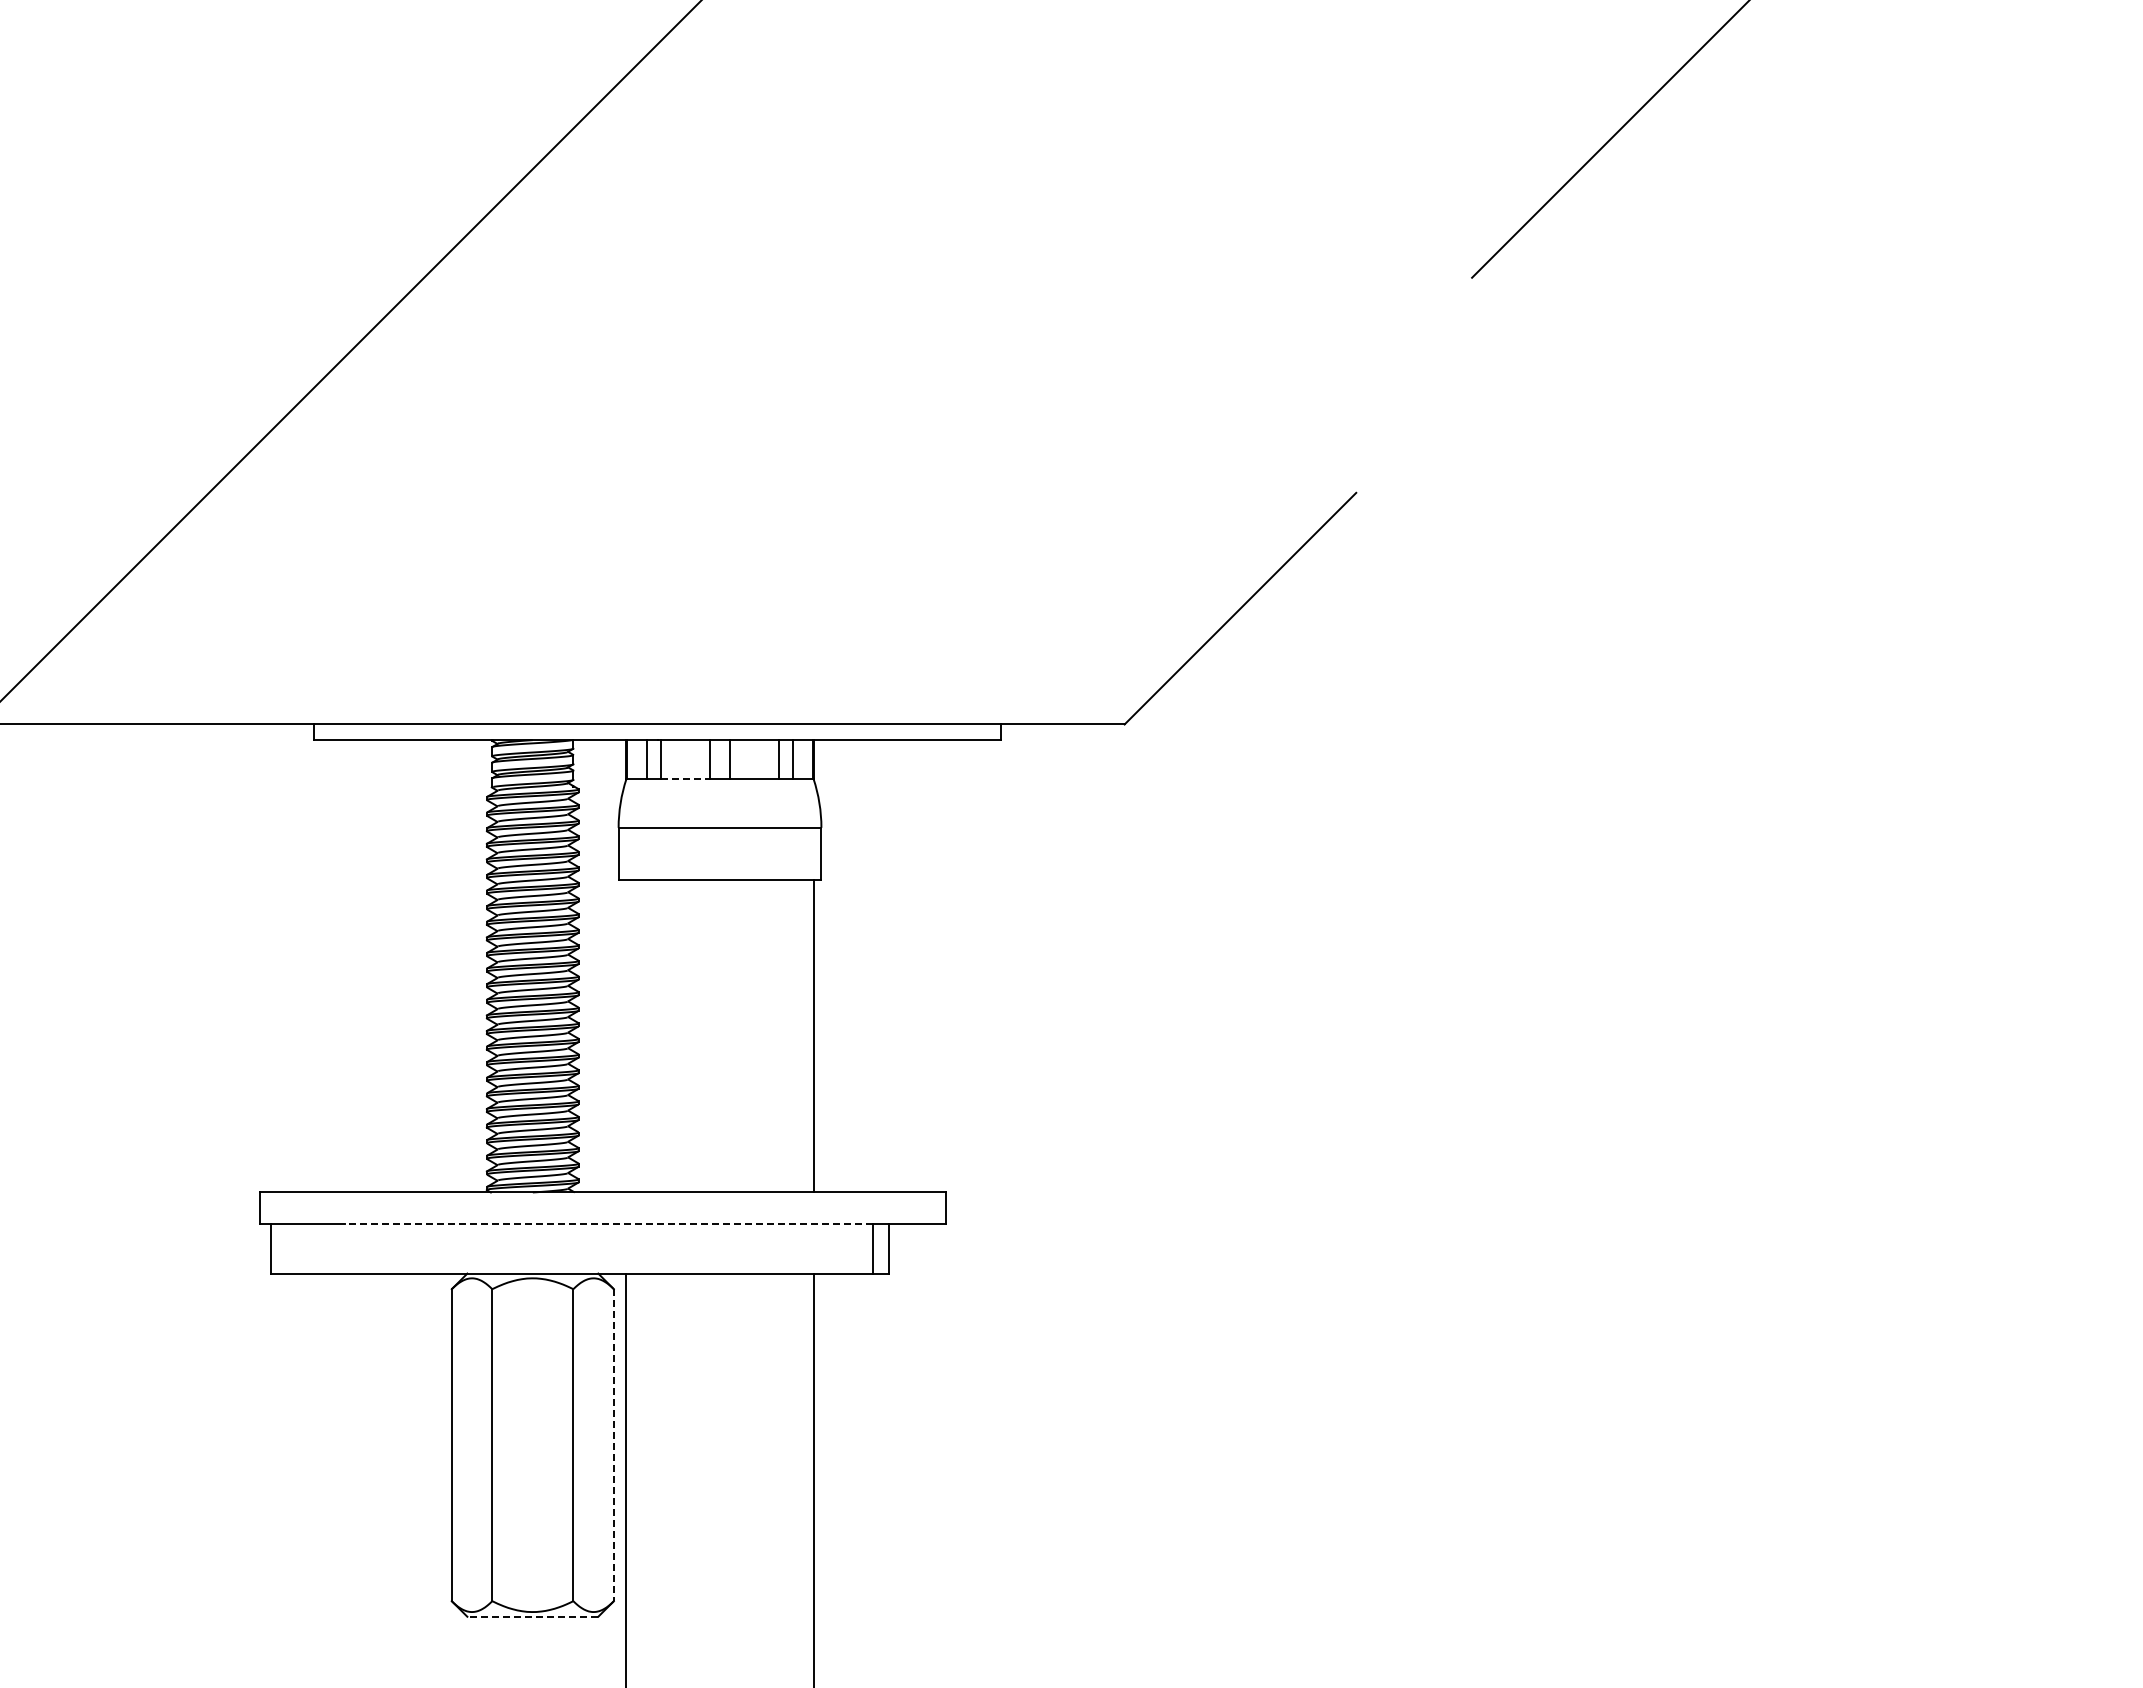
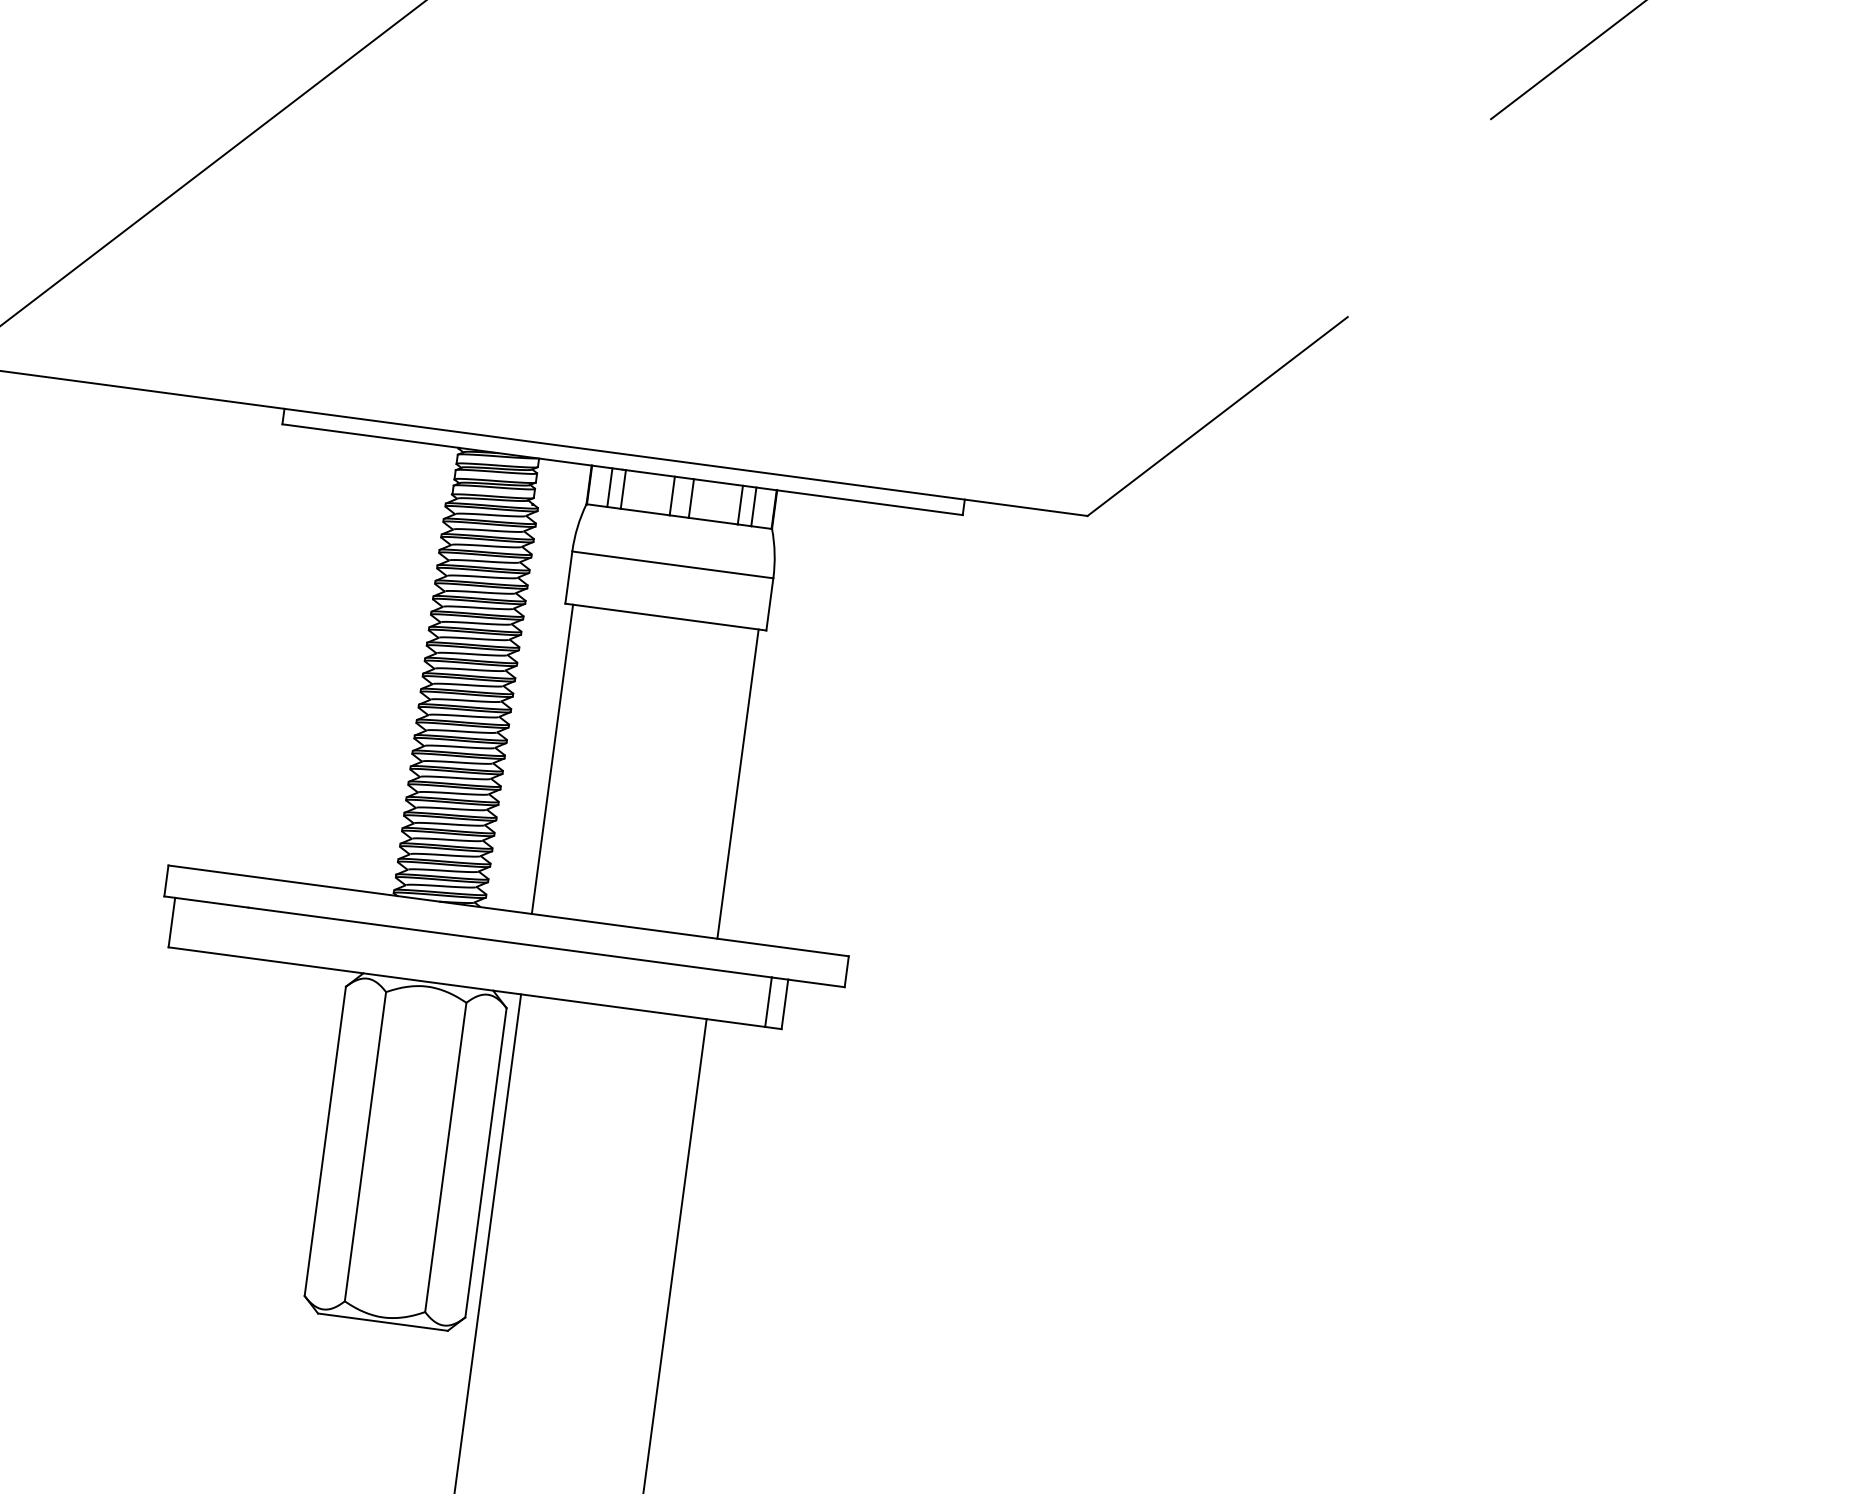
line: (685, 779) -> (645, 512), dashed -> solid
line: (626, 1036) -> (552, 759), added
line: (608, 1223) -> (509, 942), dashed -> solid
line: (613, 1445) -> (485, 1163), dashed -> solid
line: (532, 1616) -> (382, 1321), dashed -> solid

